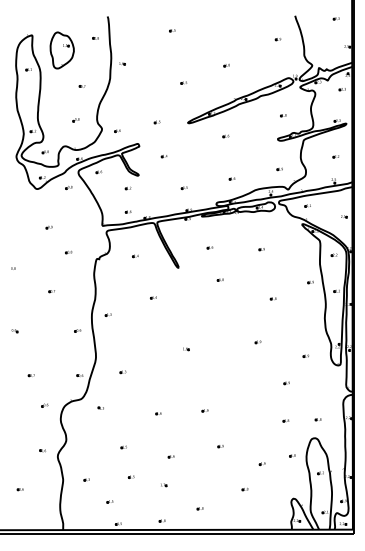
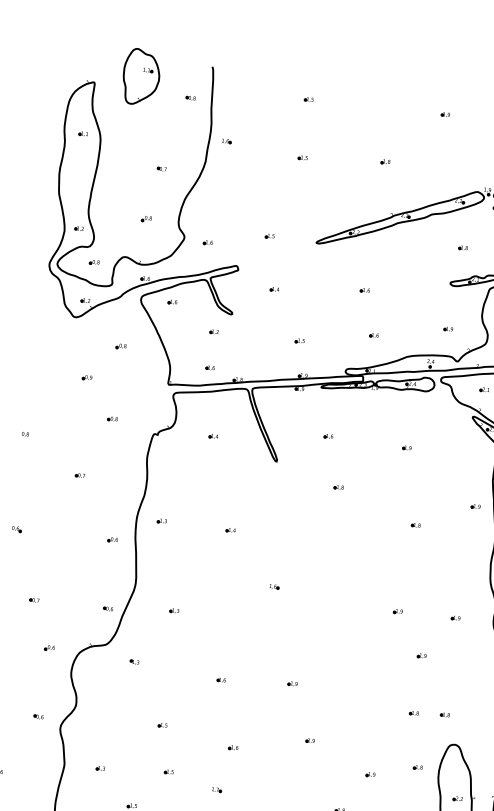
part: (277, 39) -> (444, 114), moved
part: (61, 50) -> (140, 77), moved
part: (183, 82) -> (302, 157), moved
part: (225, 136) -> (364, 290), moved
part: (68, 188) -> (120, 347), moved
part: (152, 297) -> (228, 529), moved
part: (257, 342) -> (396, 612), moved
part: (317, 419) -> (443, 714), moved

